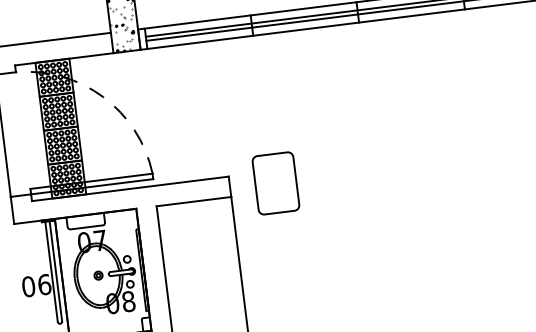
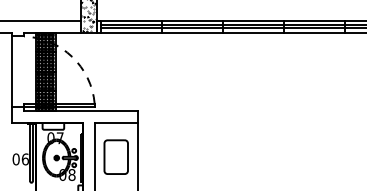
part: (274, 182) -> (115, 156), moved

